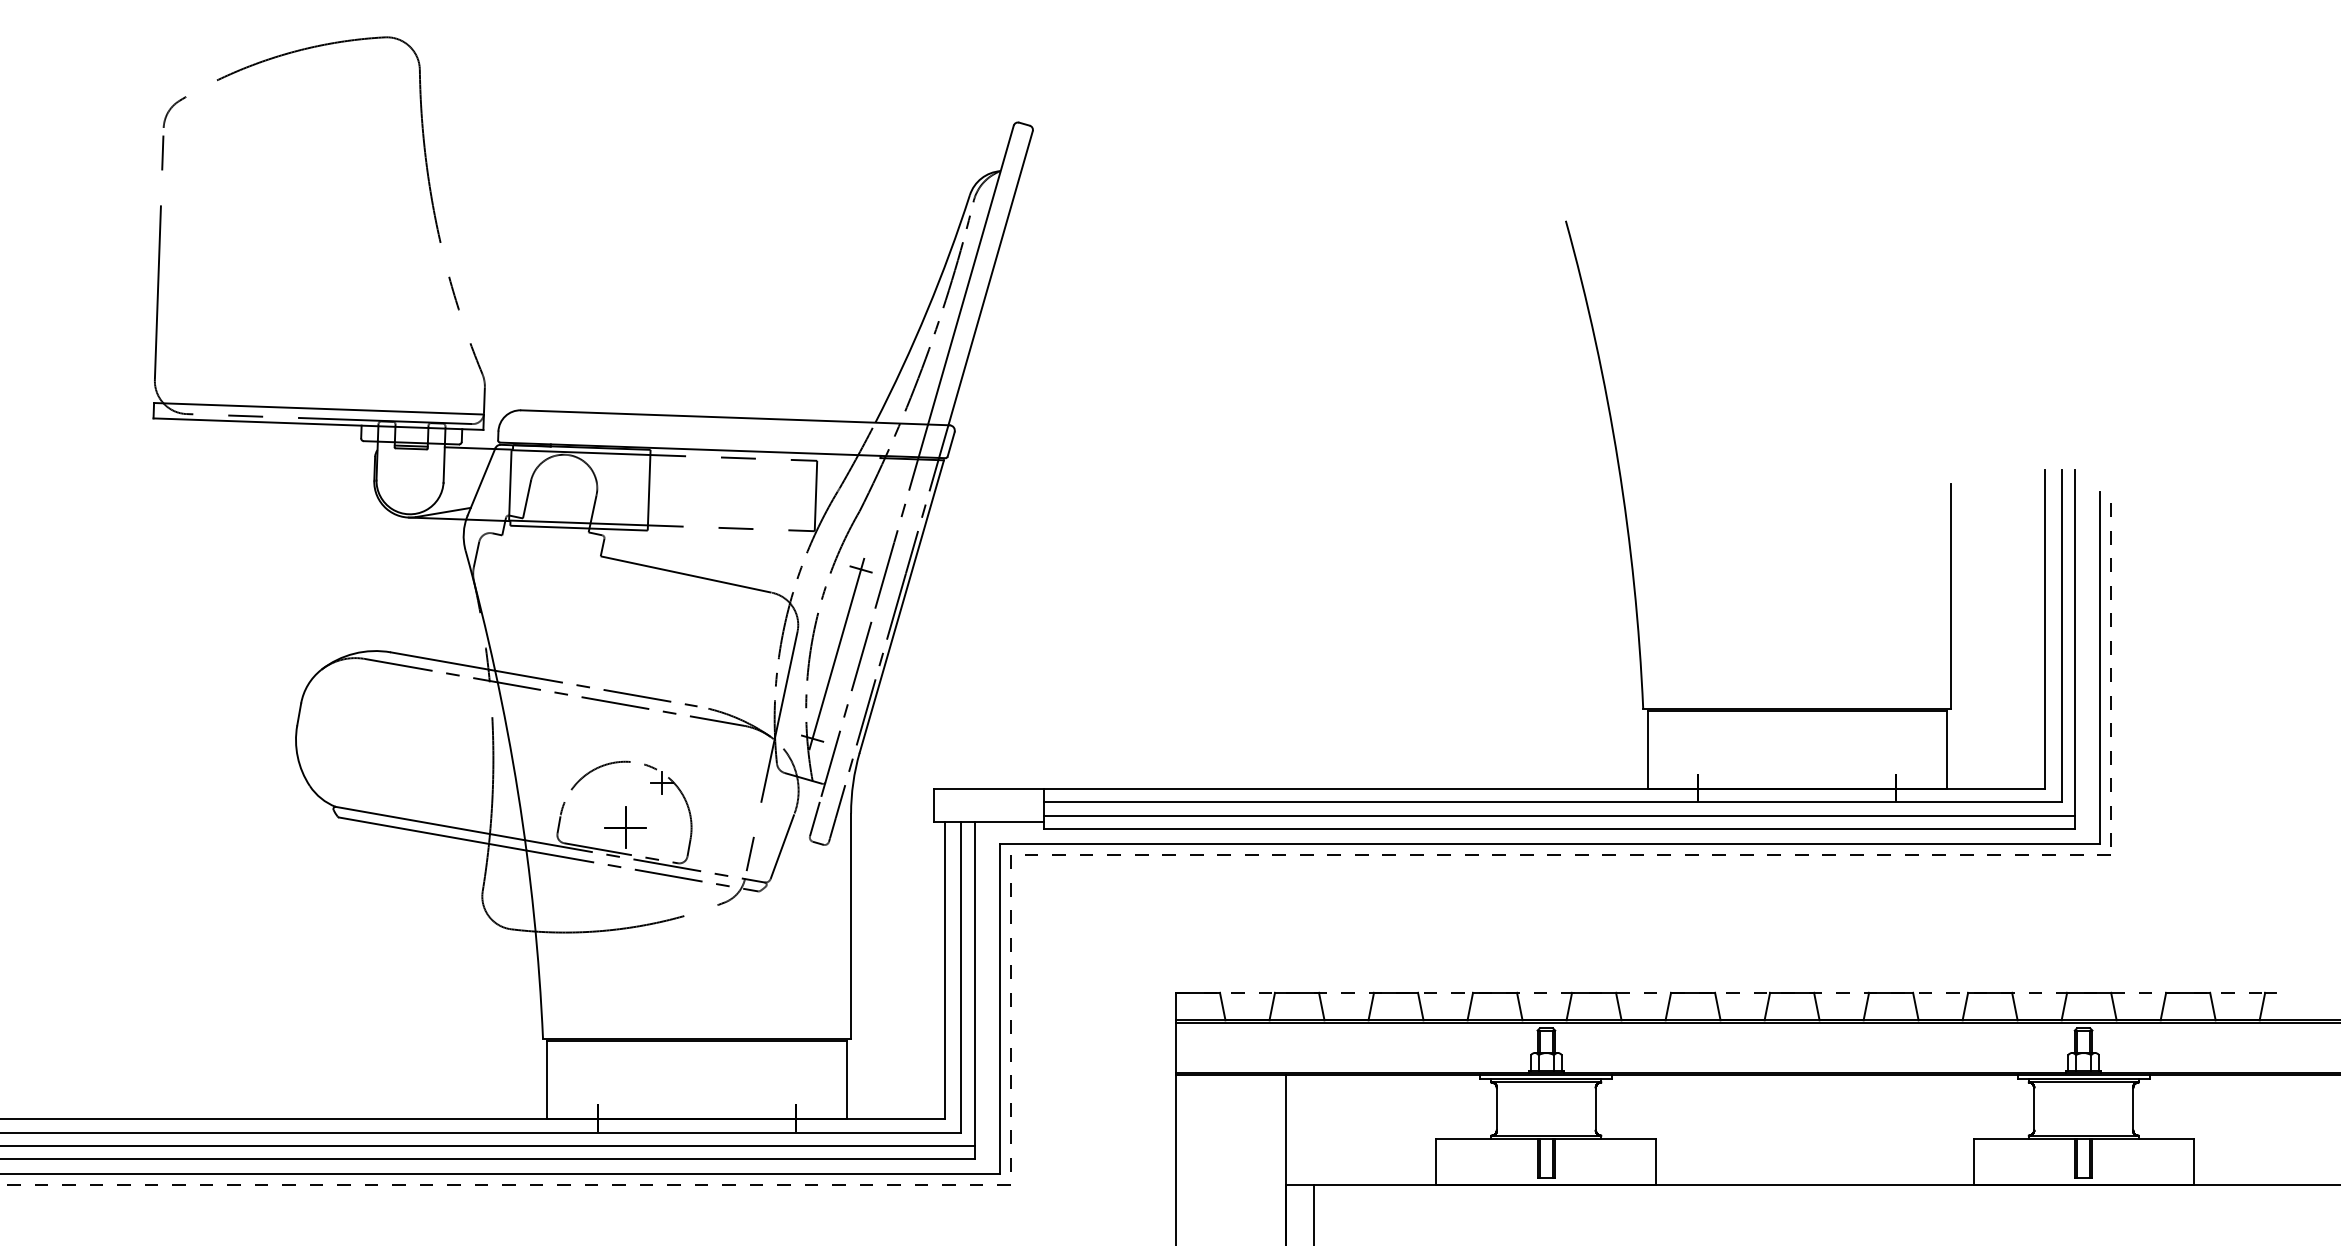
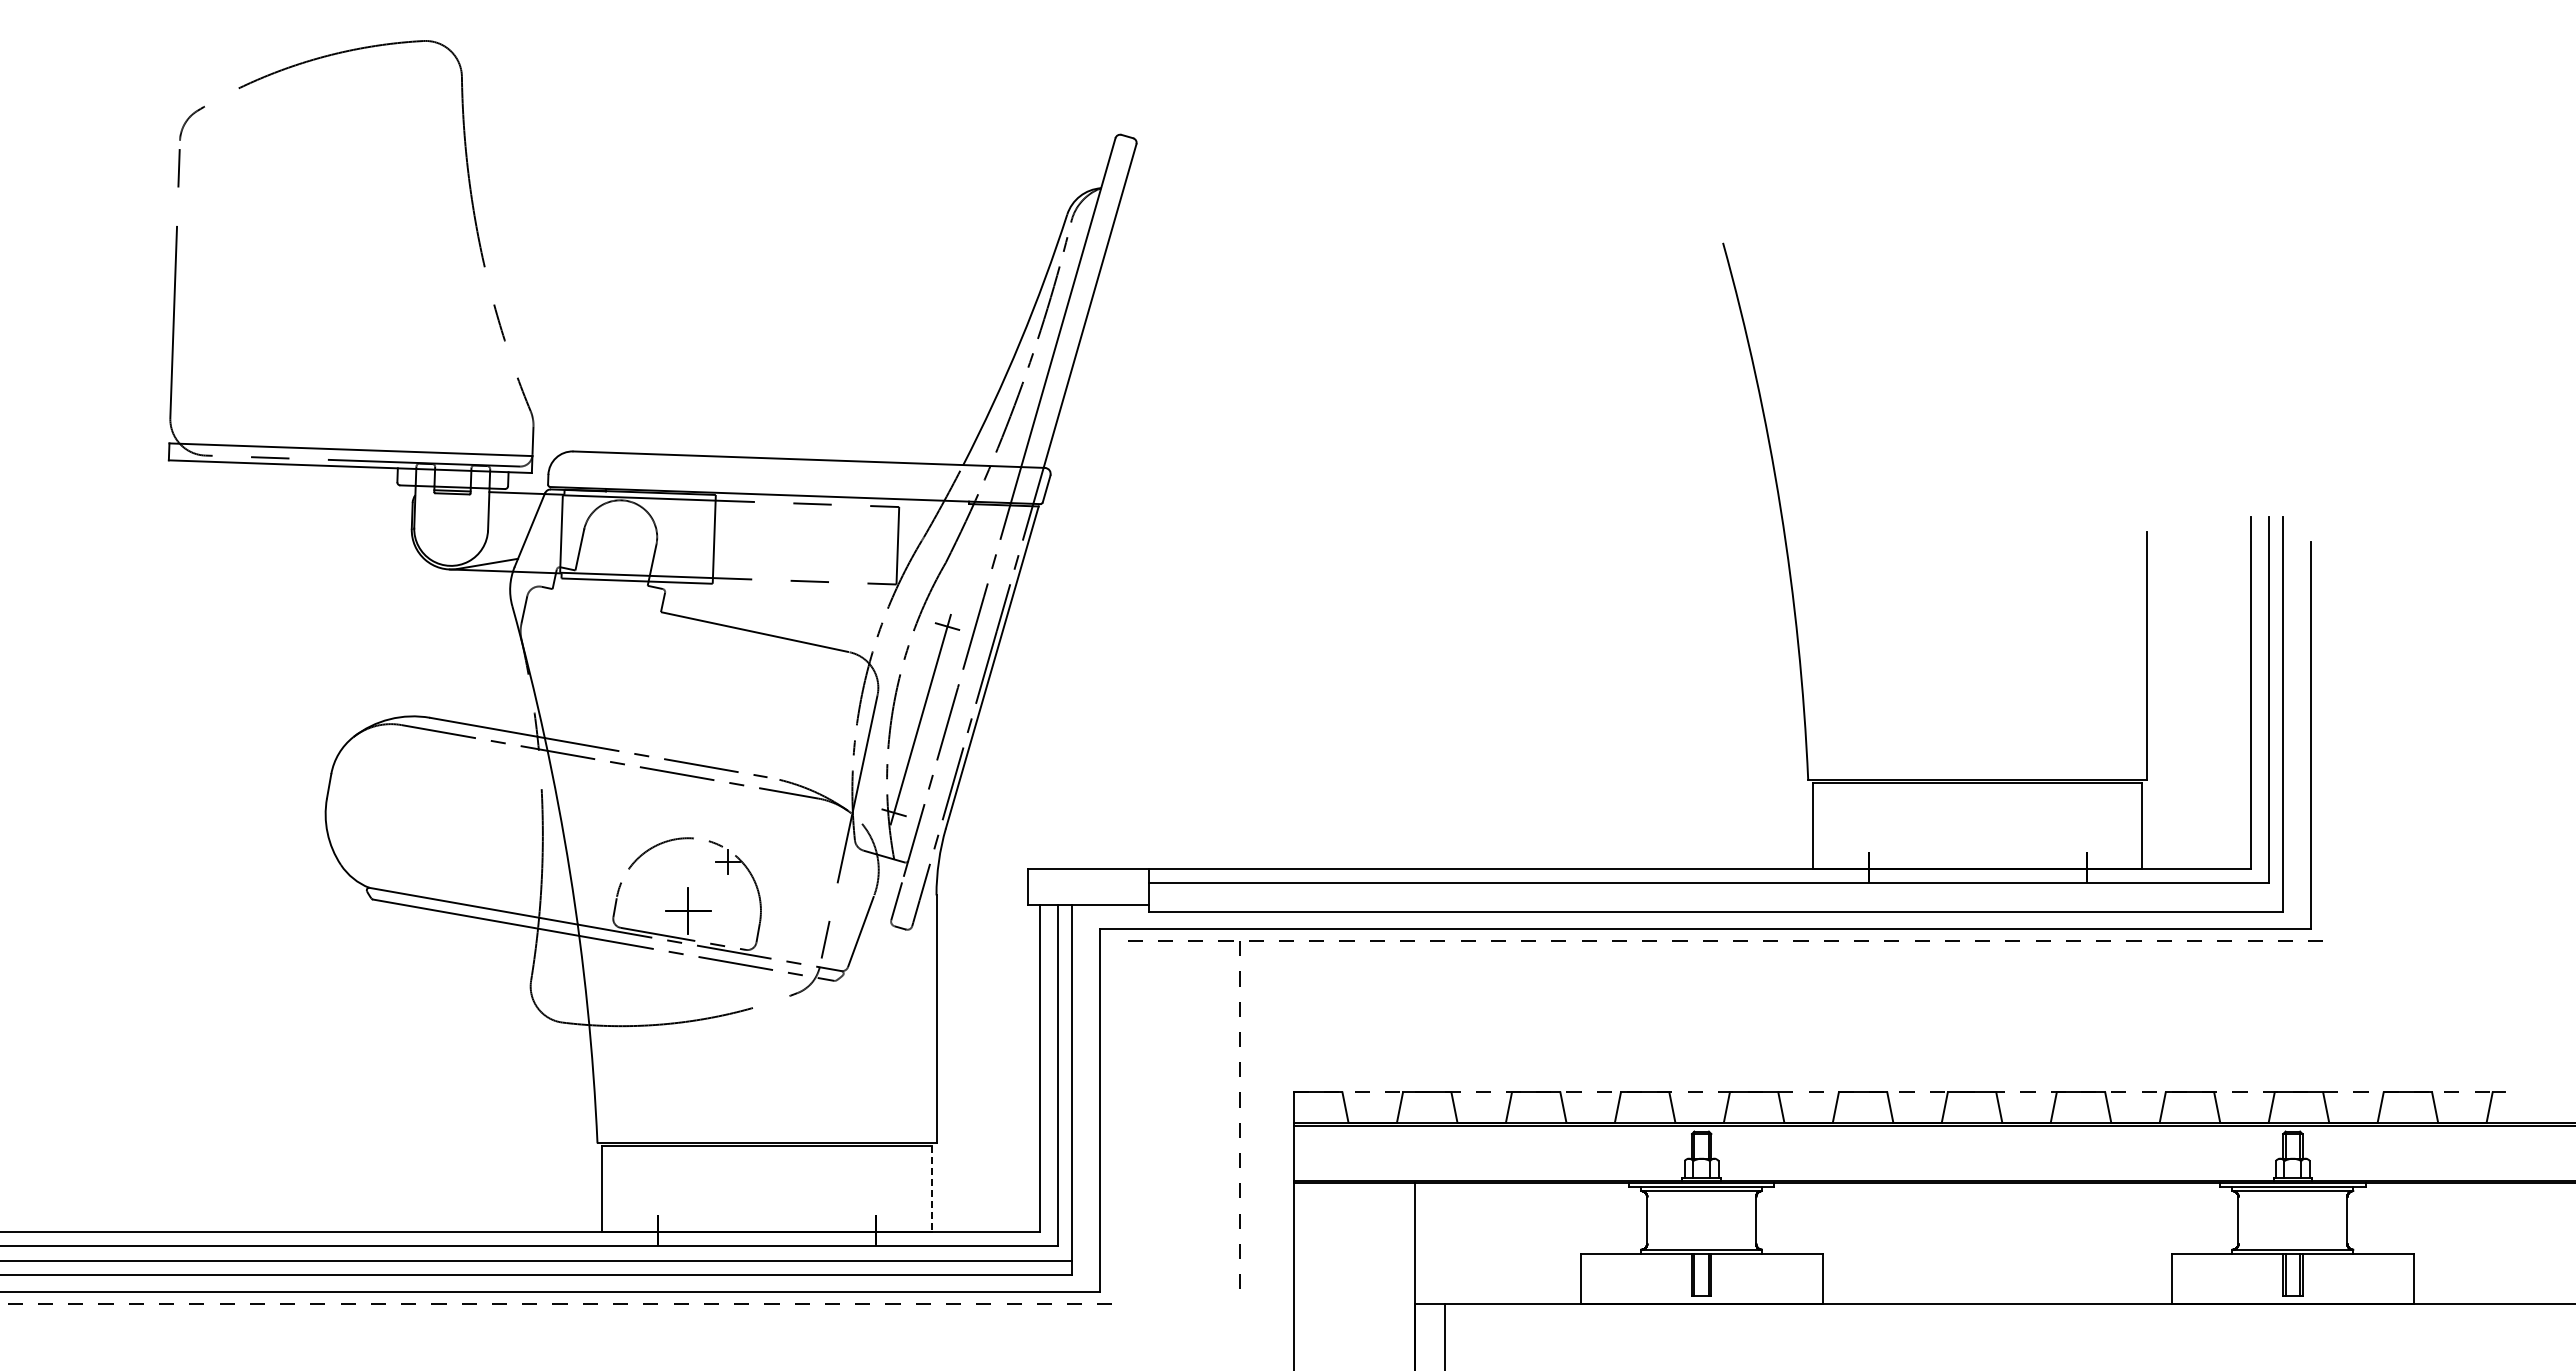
line: (2110, 674) -> (2322, 742), removed
line: (1558, 815) -> (1715, 897), removed
line: (1010, 1006) -> (1239, 1107), moved
line: (846, 1080) -> (931, 1188), solid -> dashed

